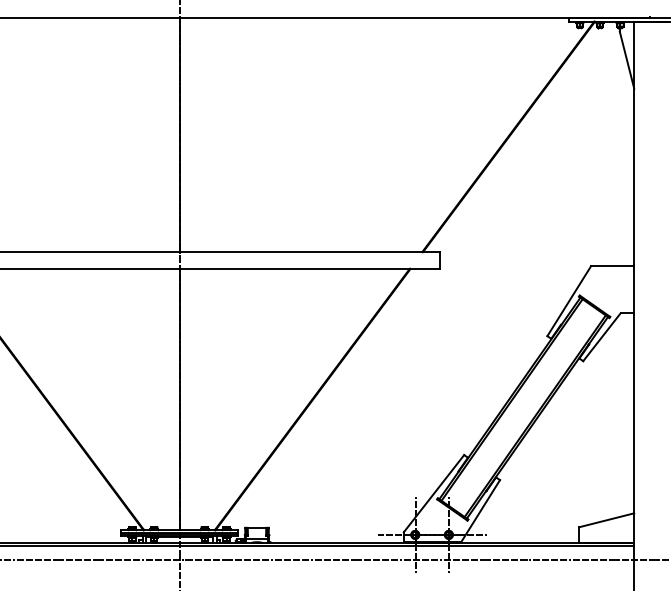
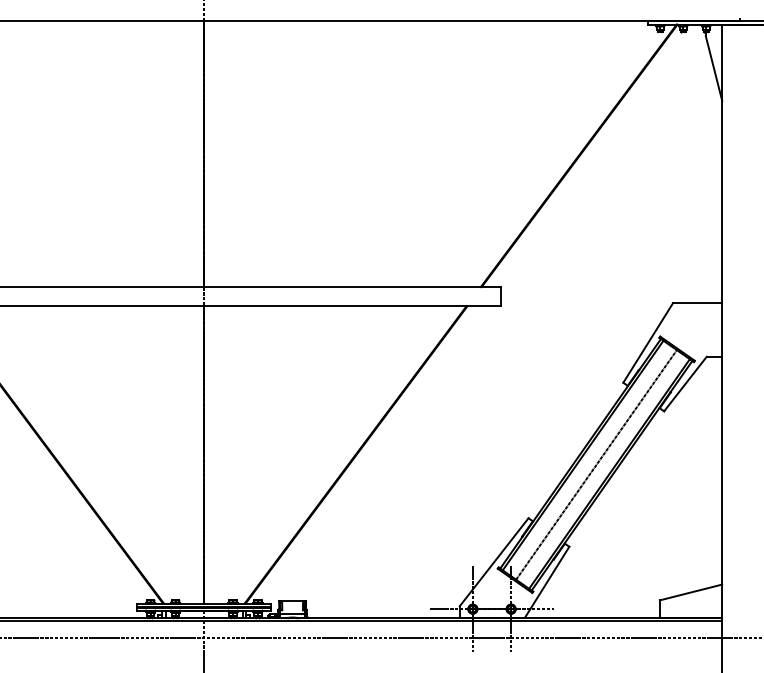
line: (523, 408) -> (596, 465), added

